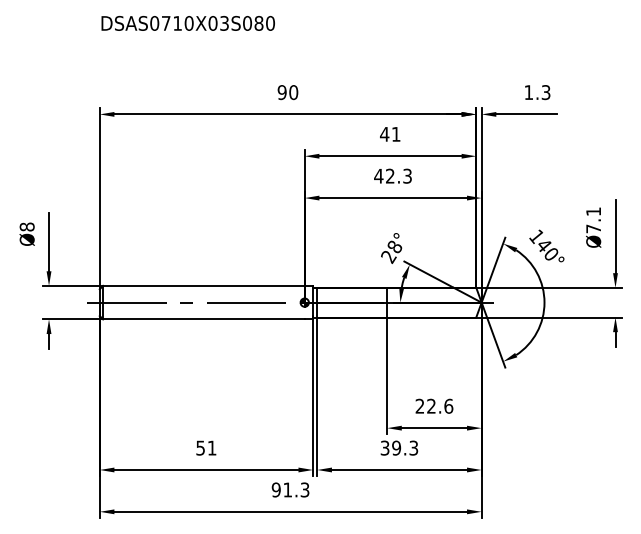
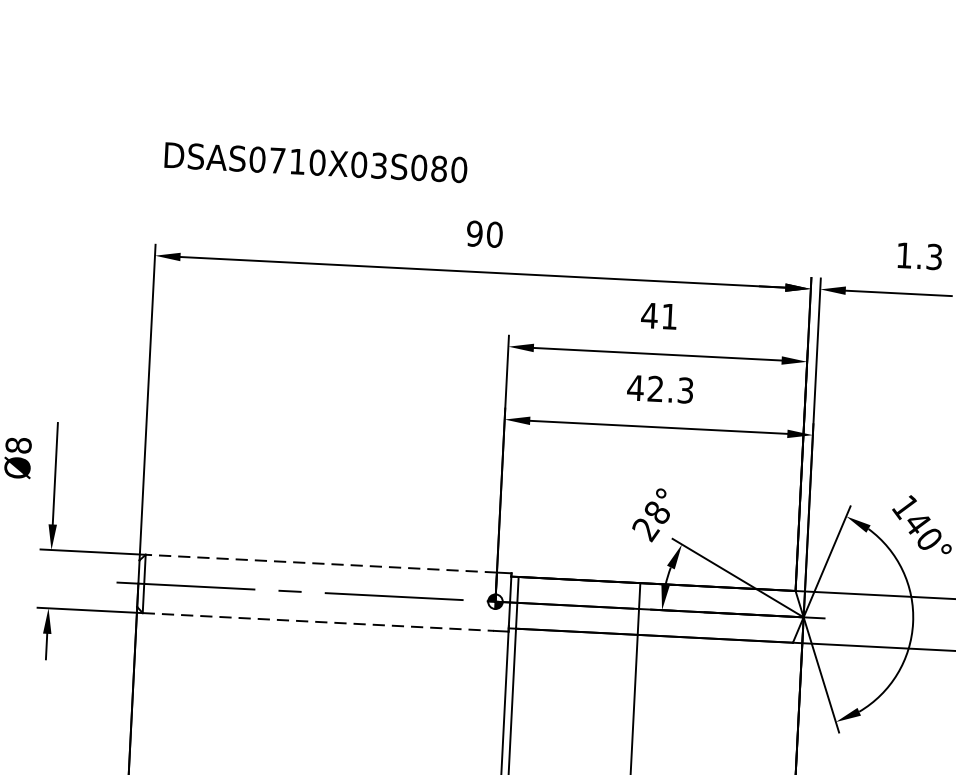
text: (187, 23) -> (314, 162), moved
line: (203, 285) -> (320, 562), solid -> dashed
line: (203, 319) -> (317, 622), solid -> dashed

